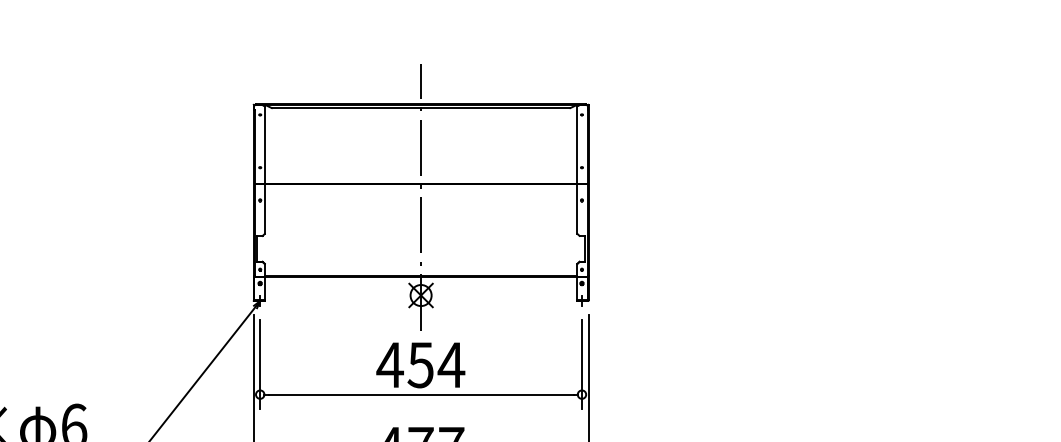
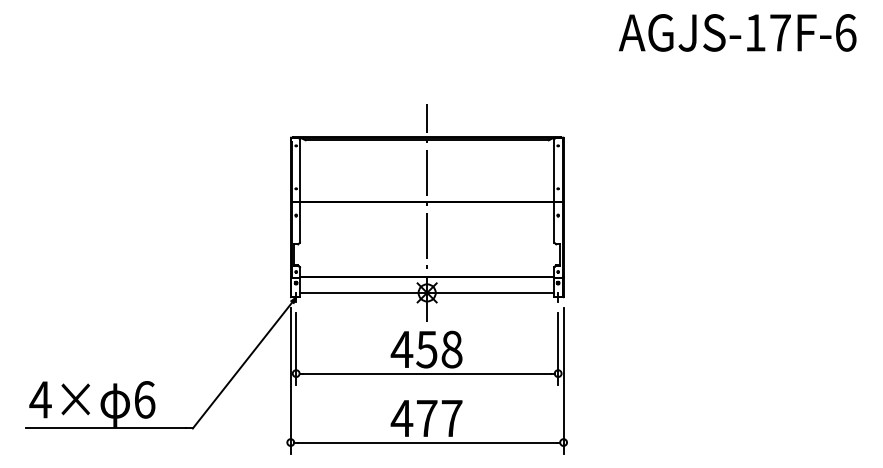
line: (420, 295) -> (426, 292), added
text: (450, 365) -> (451, 349), 454 -> 458

